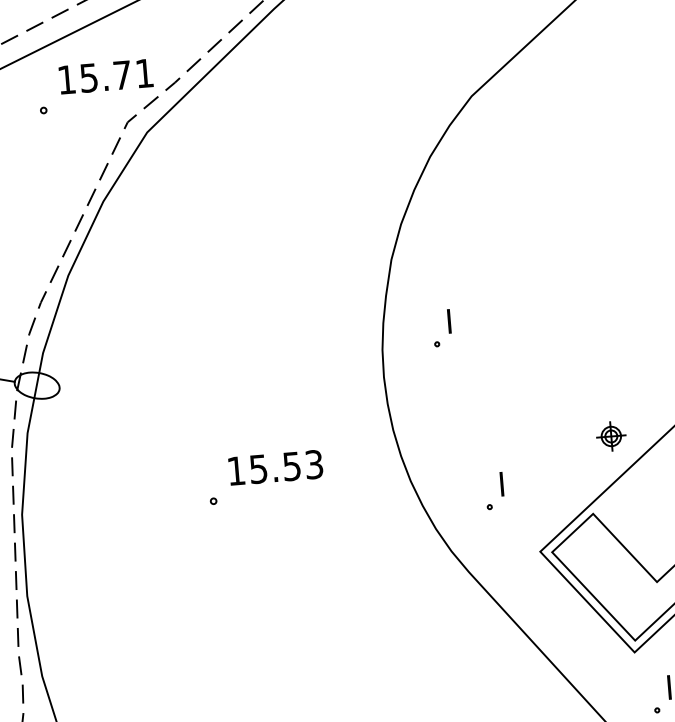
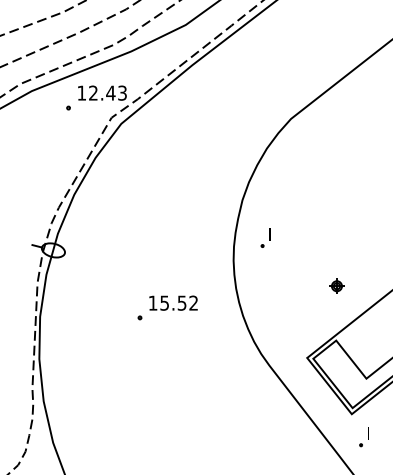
text: (115, 74) -> (107, 92), 15.71 -> 12.43
part: (610, 435) -> (336, 285), moved
text: (313, 465) -> (193, 303), 15.53 -> 15.52
part: (493, 490) -> (285, 324), removed

